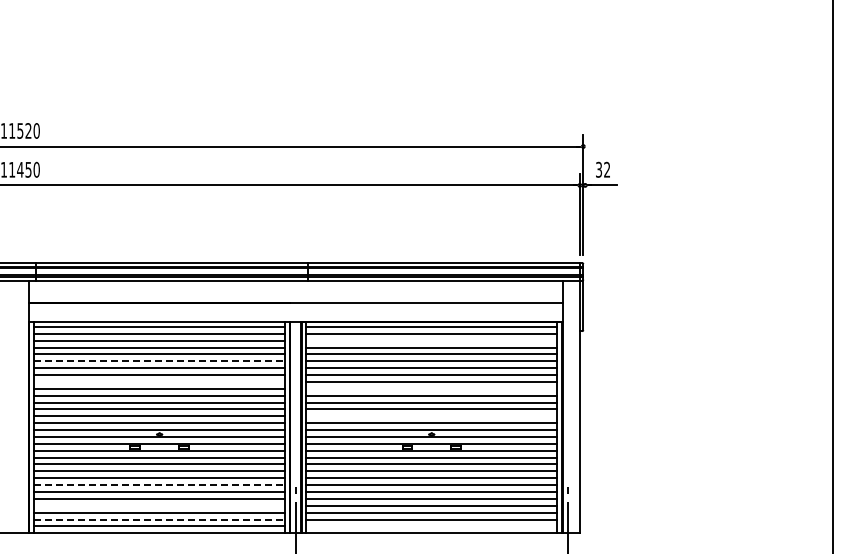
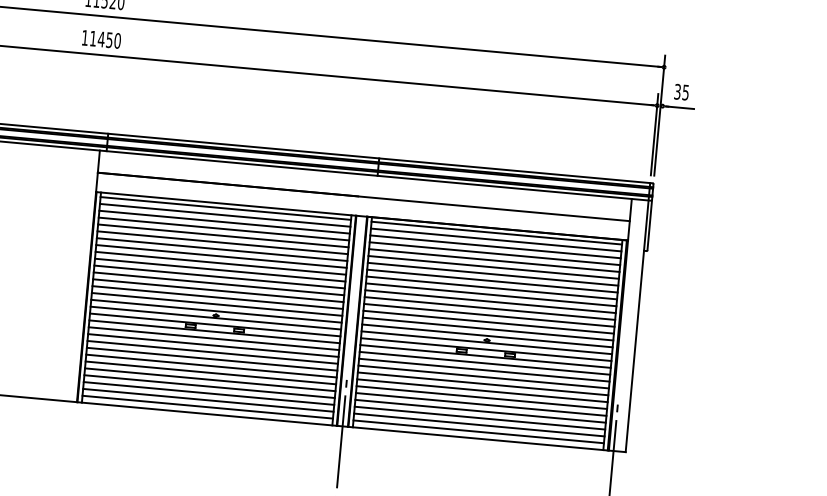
text: (607, 169) -> (686, 92), 32 -> 35
line: (431, 340) -> (495, 246), added
line: (159, 361) -> (222, 242), dashed -> solid
line: (159, 381) -> (220, 262), added
line: (431, 388) -> (491, 294), added
line: (431, 416) -> (488, 322), added
line: (159, 485) -> (211, 366), dashed -> solid
line: (159, 505) -> (209, 386), added
line: (159, 519) -> (208, 400), dashed -> solid
line: (431, 526) -> (478, 431), added

